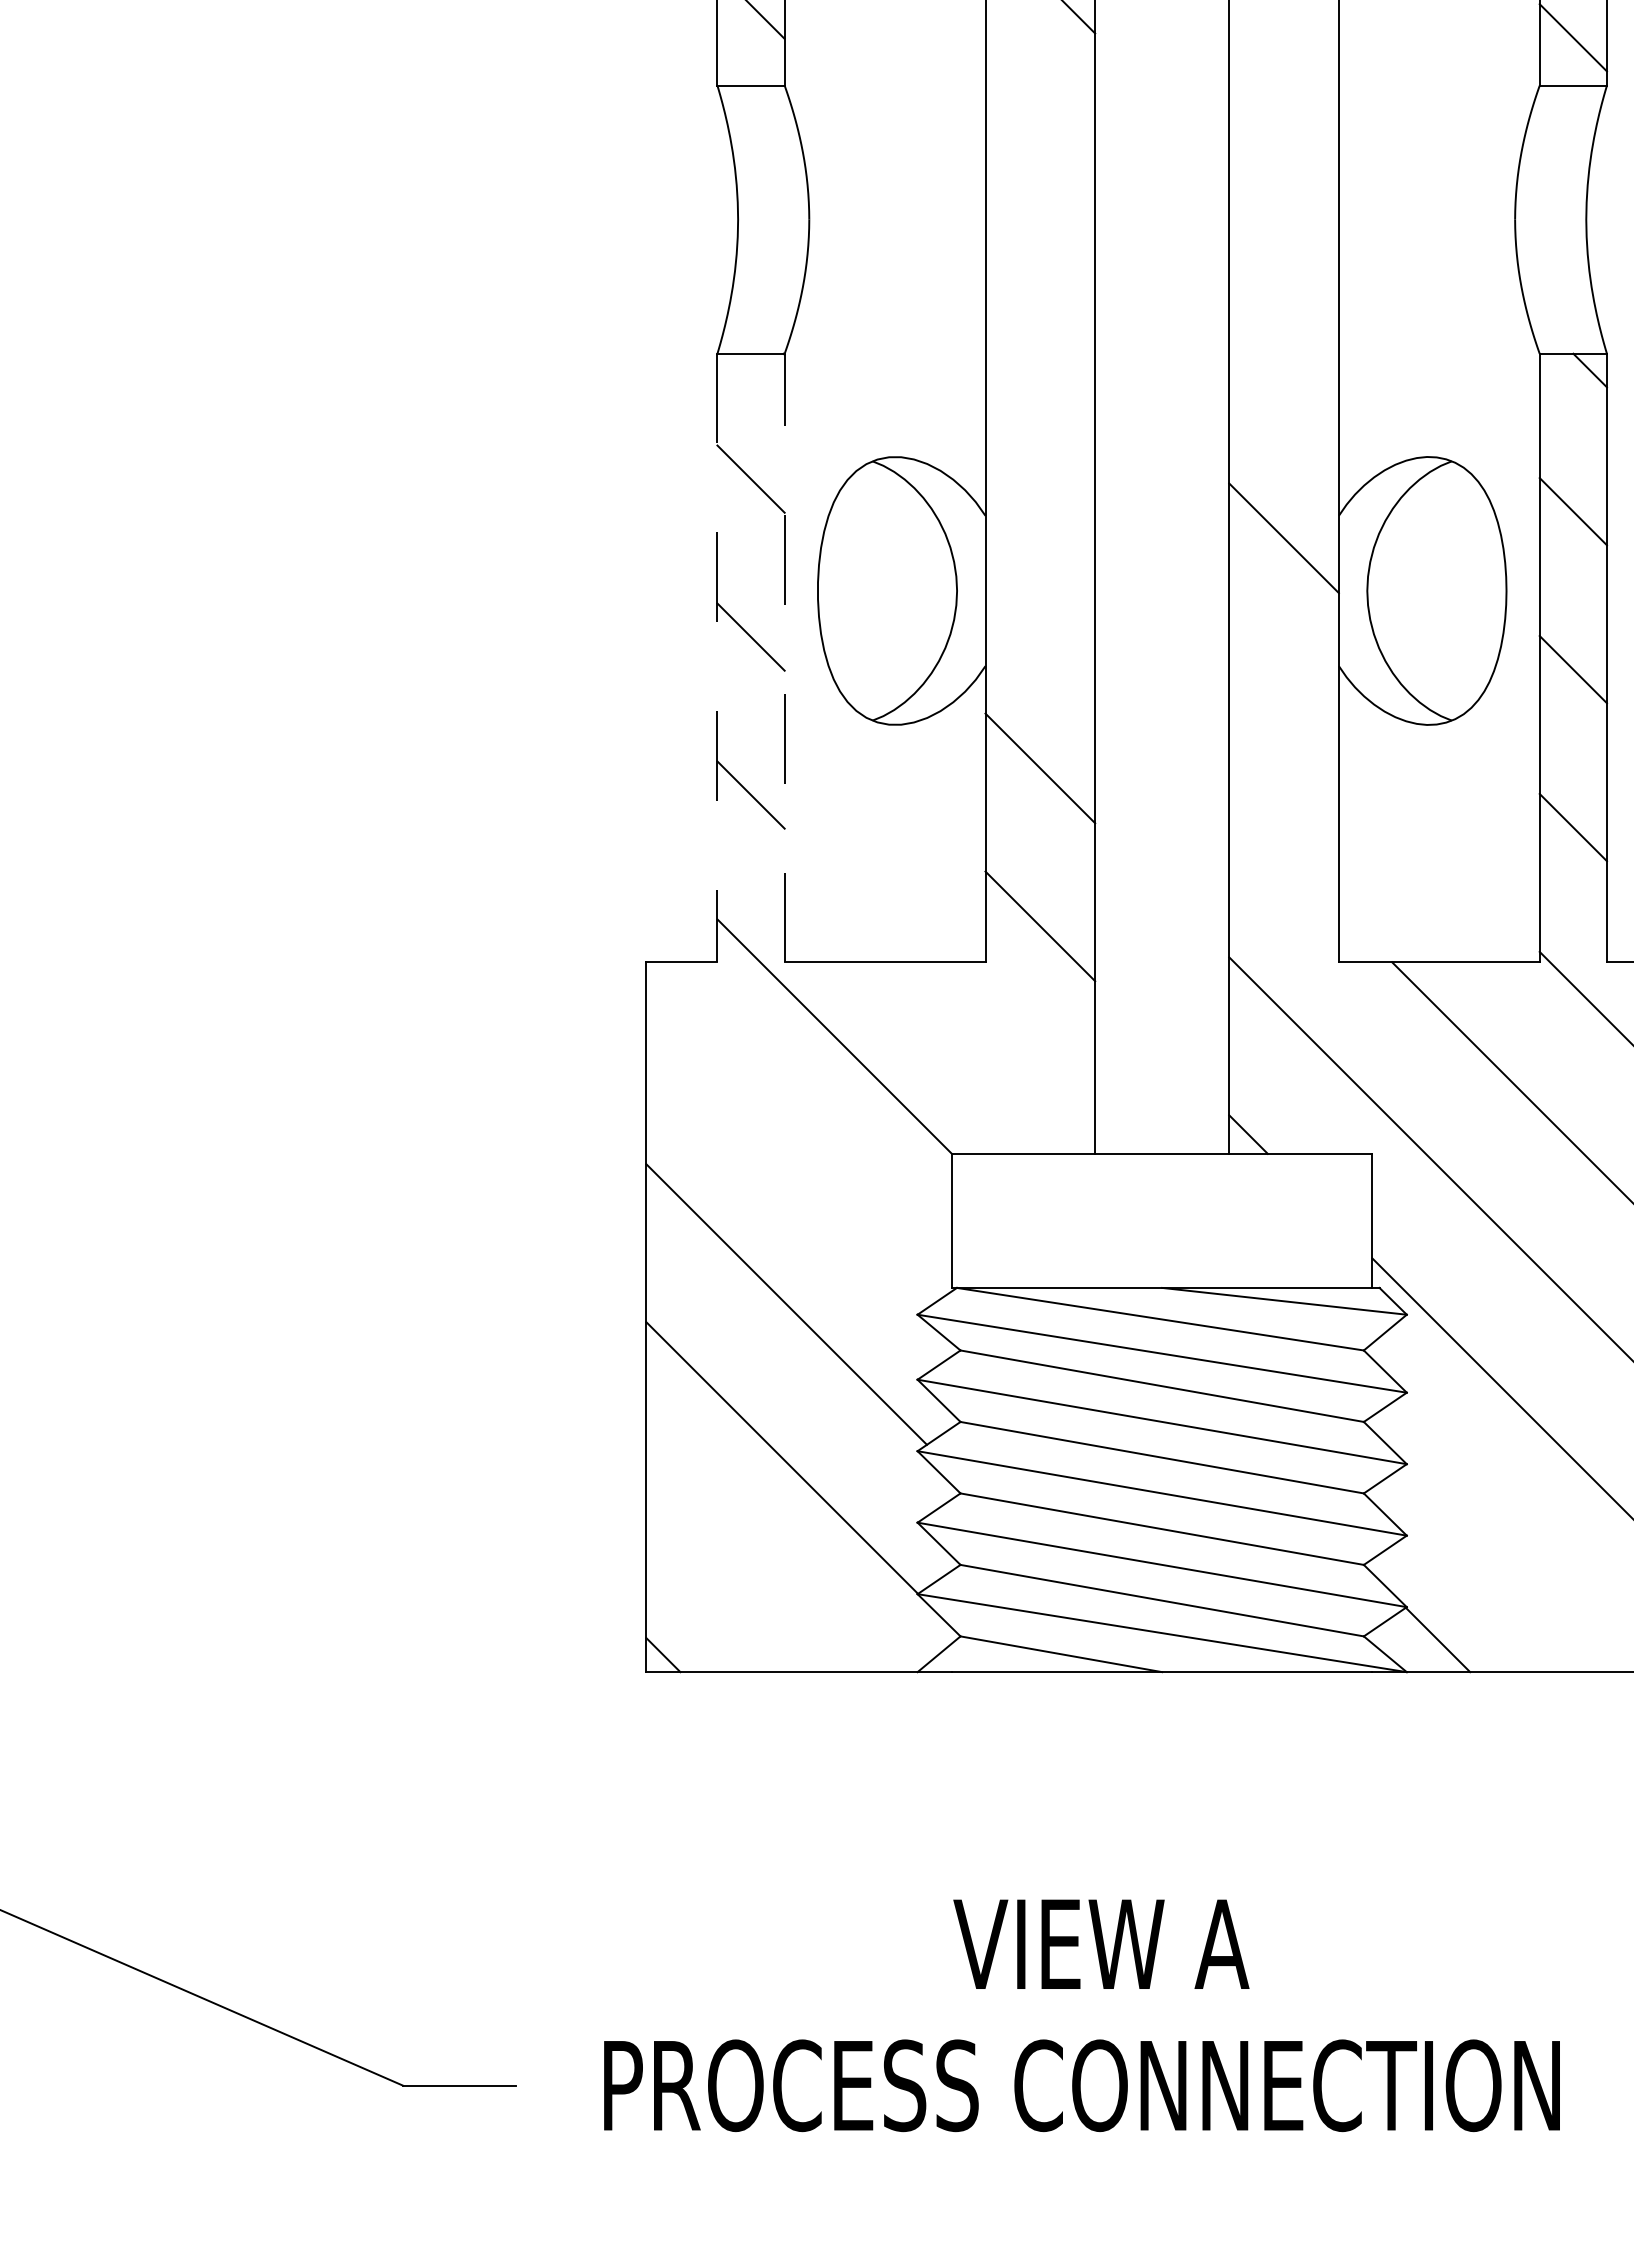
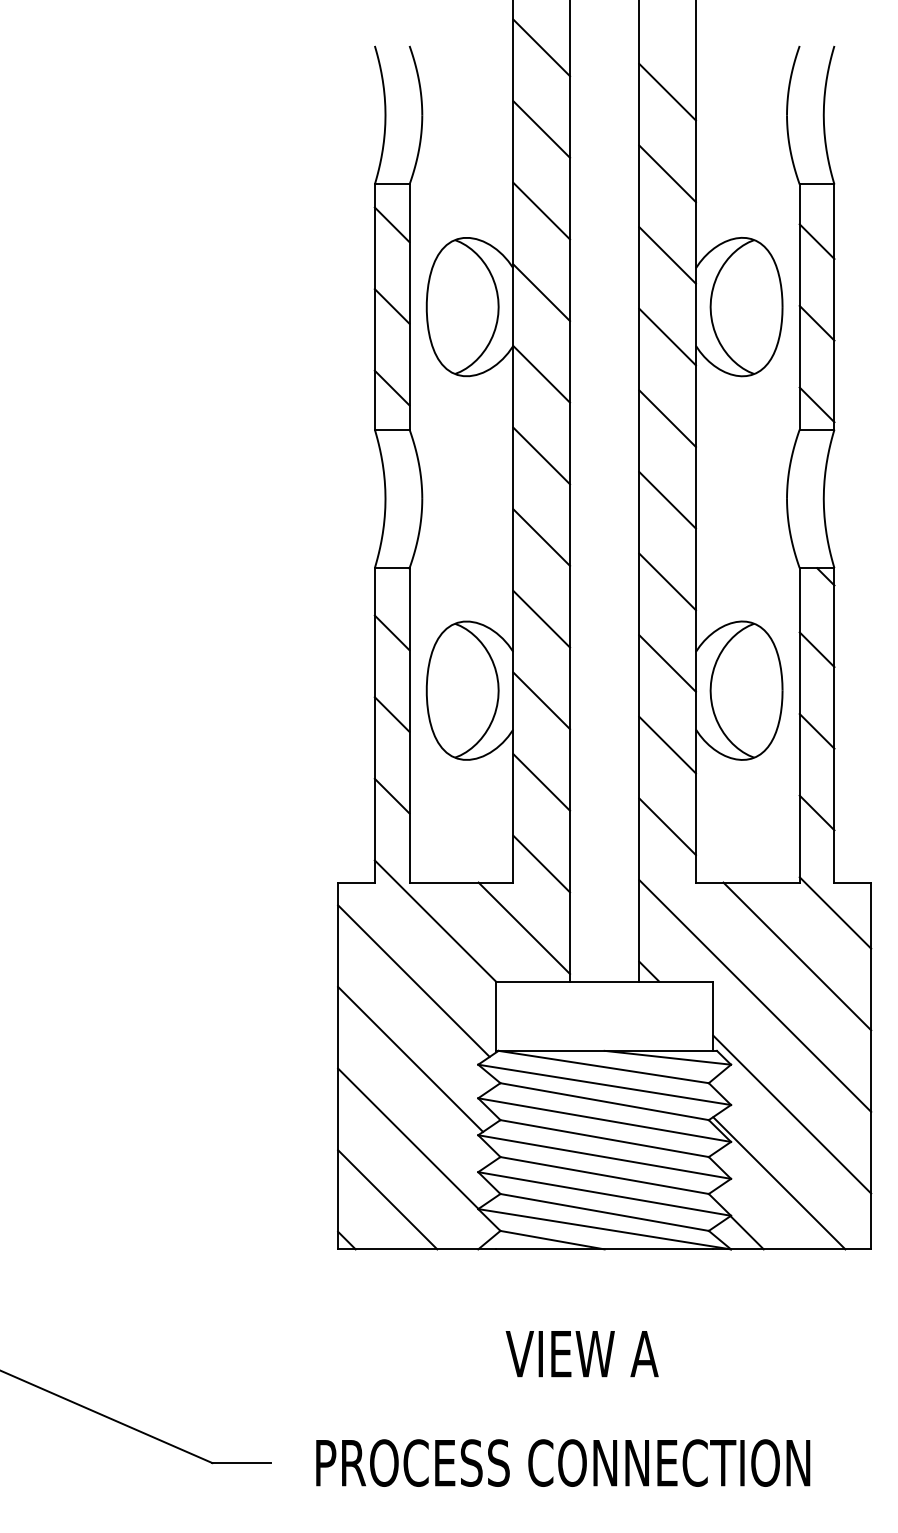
line: (1283, 64) -> (667, 418), added
line: (1039, 135) -> (541, 455), added
line: (1283, 220) -> (667, 499), added
line: (1039, 294) -> (541, 537), added
line: (1283, 379) -> (667, 581), added
line: (1039, 451) -> (541, 618), added
line: (1039, 609) -> (541, 700), added
line: (784, 656) -> (409, 724), dashed -> solid
line: (716, 658) -> (374, 725), dashed -> solid
line: (1283, 695) -> (667, 744), added
line: (1283, 853) -> (667, 826), added
line: (1007, 1051) -> (524, 928), added
line: (792, 1151) -> (413, 980), added
line: (1500, 1544) -> (779, 1183), added
line: (741, 1575) -> (387, 1199), added
text: (1099, 1945) -> (581, 1354), moved

